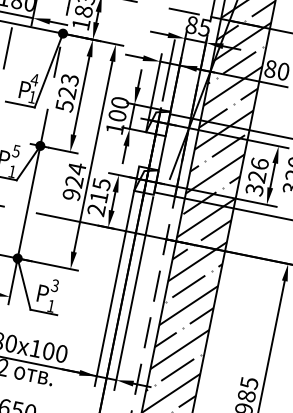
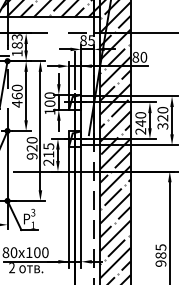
text: (66, 91) -> (16, 95), 523 -> 460
text: (76, 167) -> (31, 139), 924 -> 920
text: (256, 177) -> (140, 123), 326 -> 240

